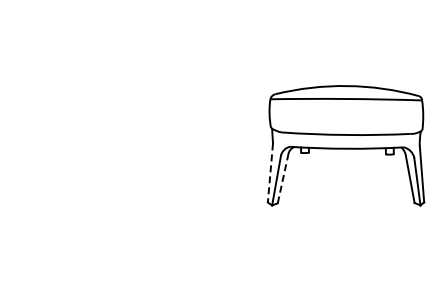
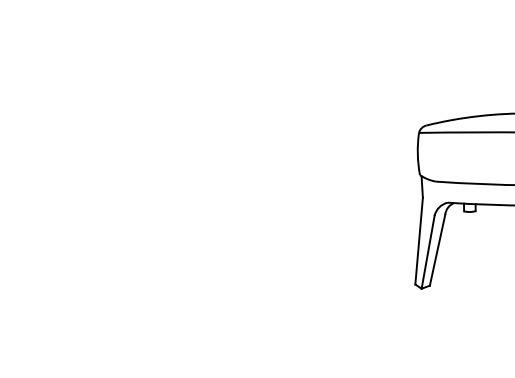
line: (270, 173) -> (419, 241), dashed -> solid
line: (283, 179) -> (438, 250), dashed -> solid

